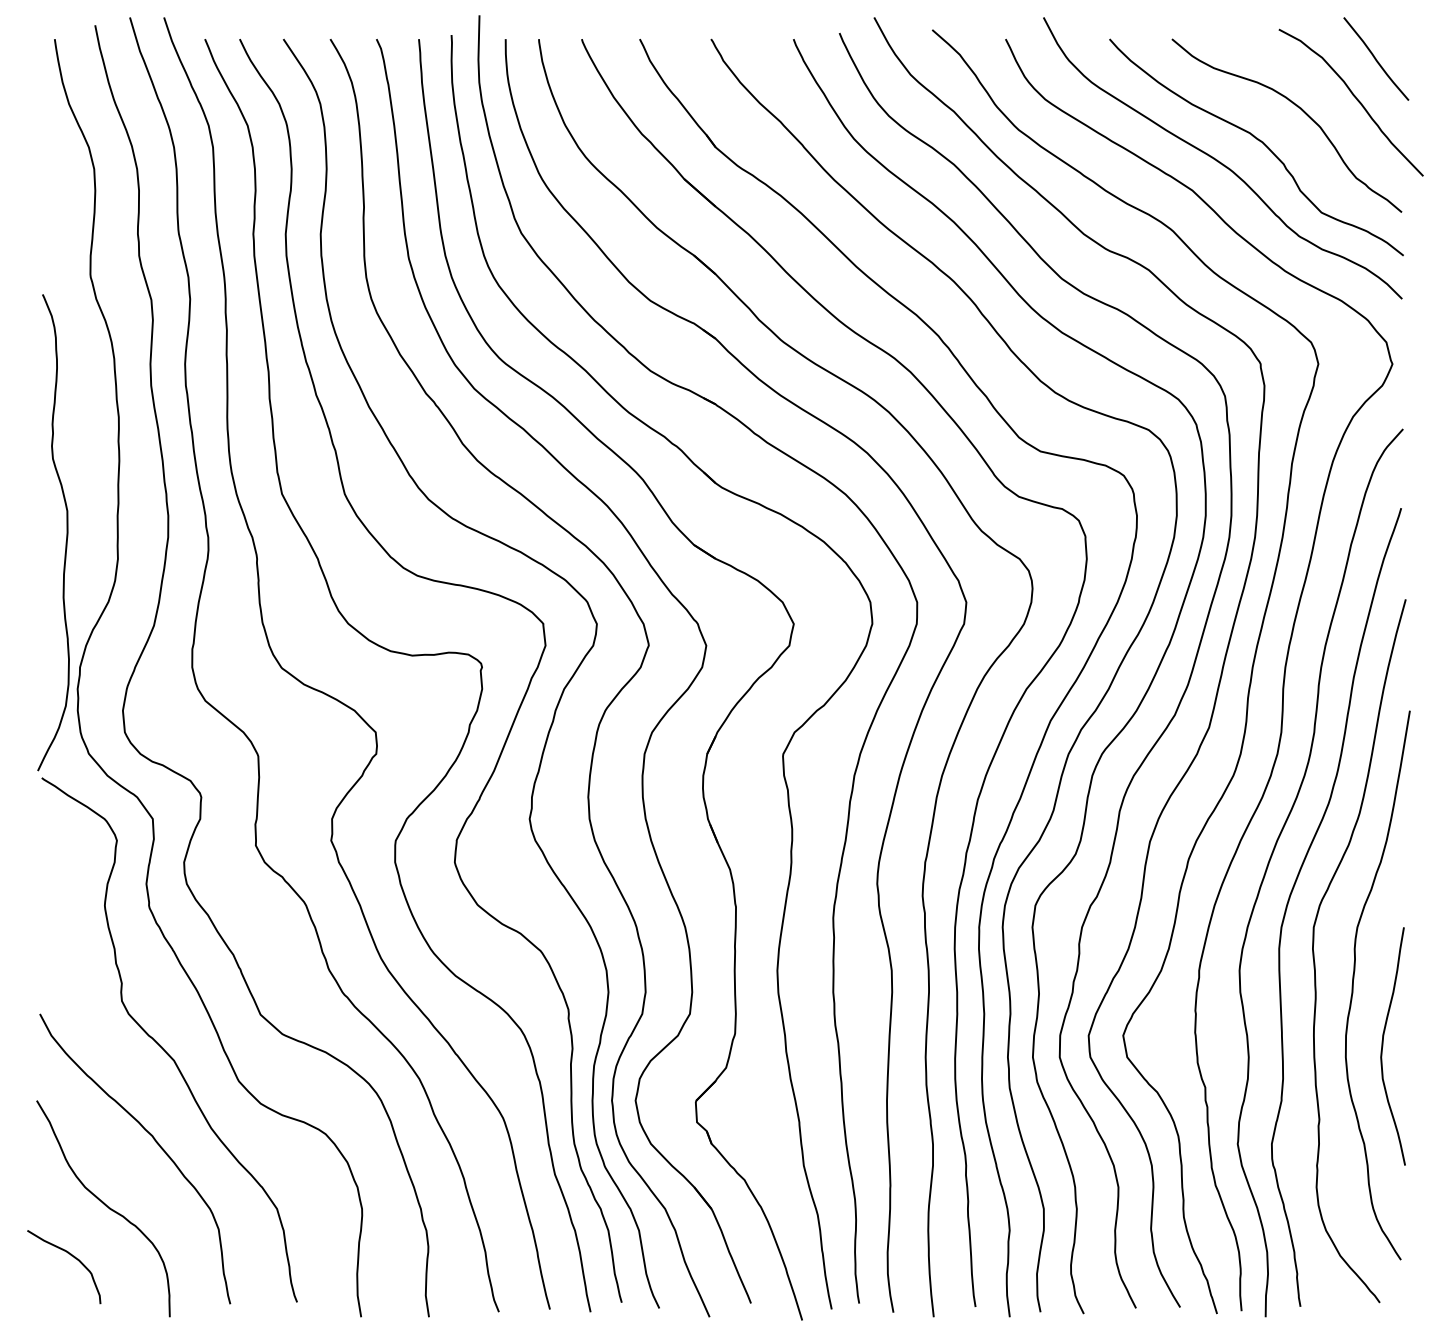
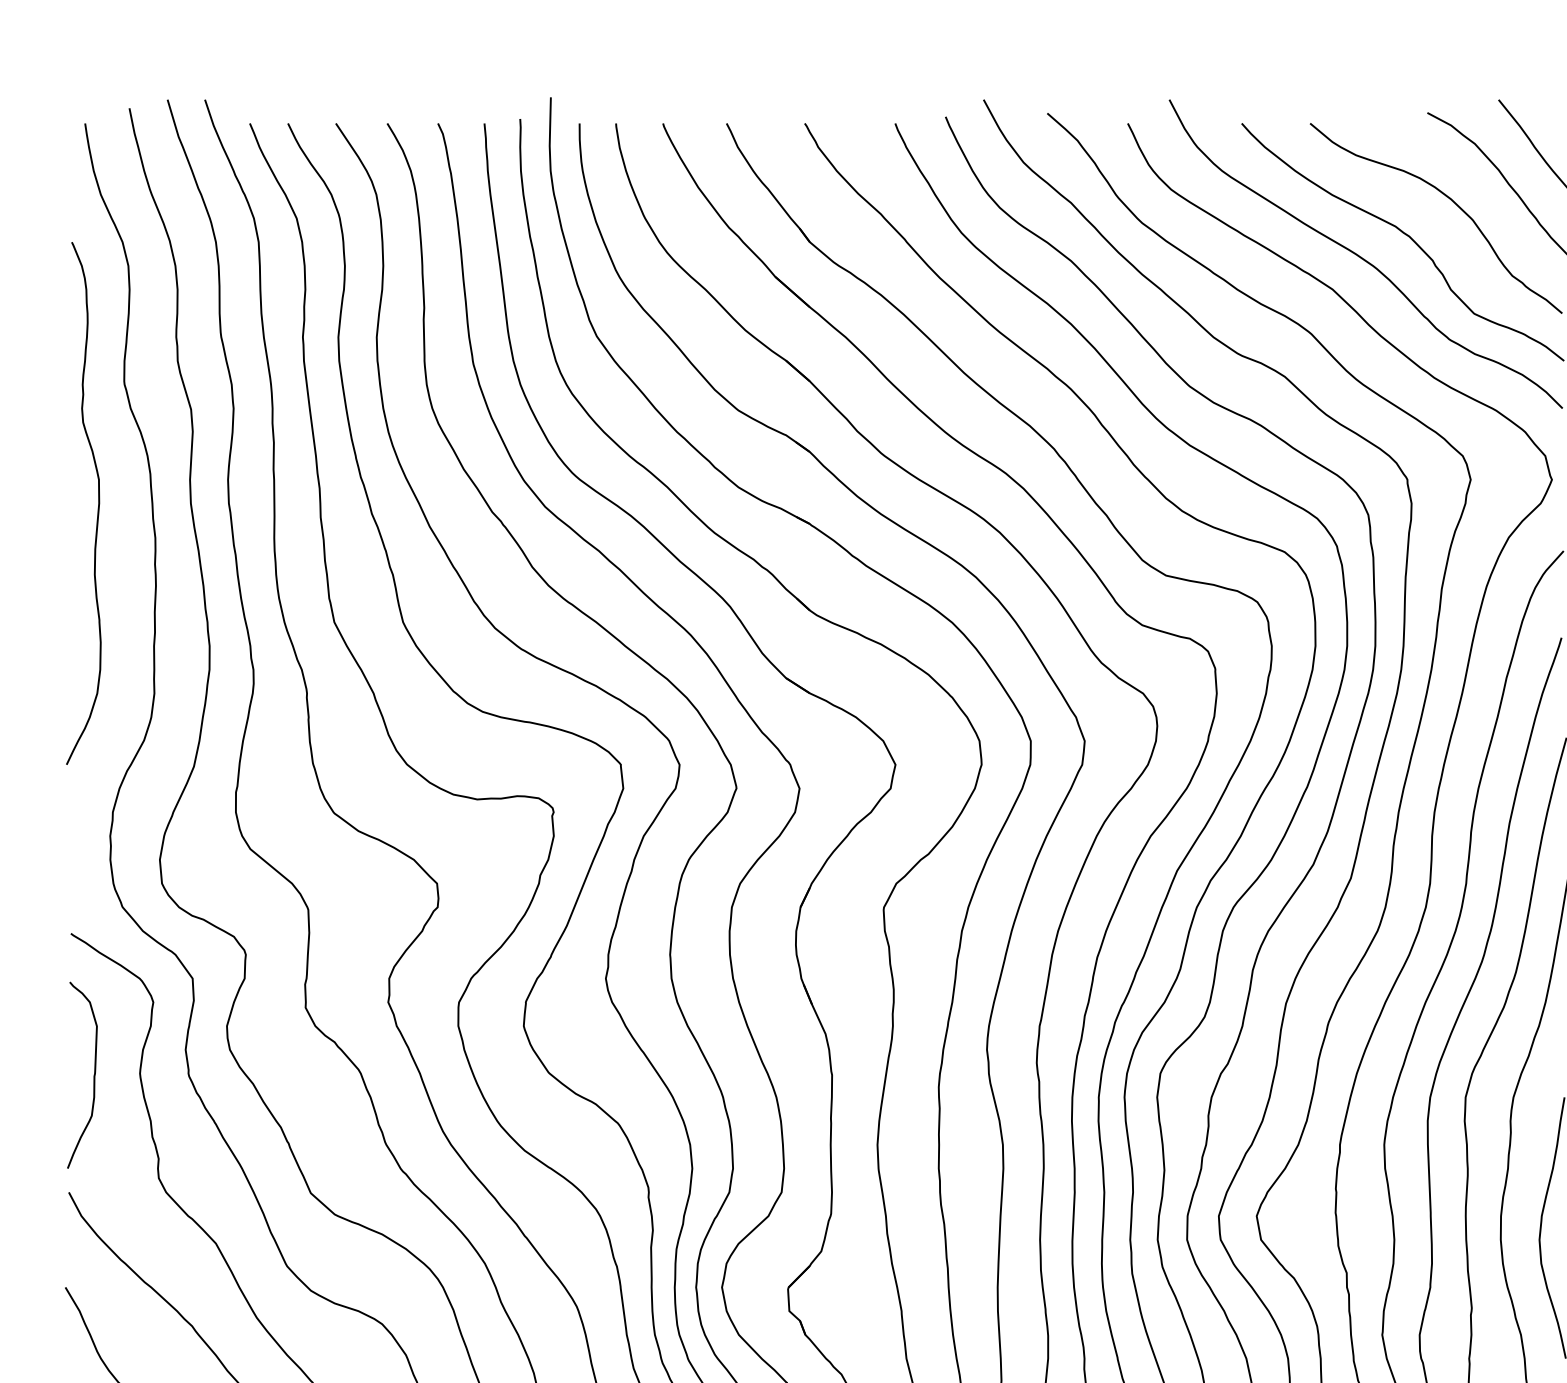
curve: (66, 532) -> (98, 503), moved
curve: (62, 906) -> (93, 1074), added

